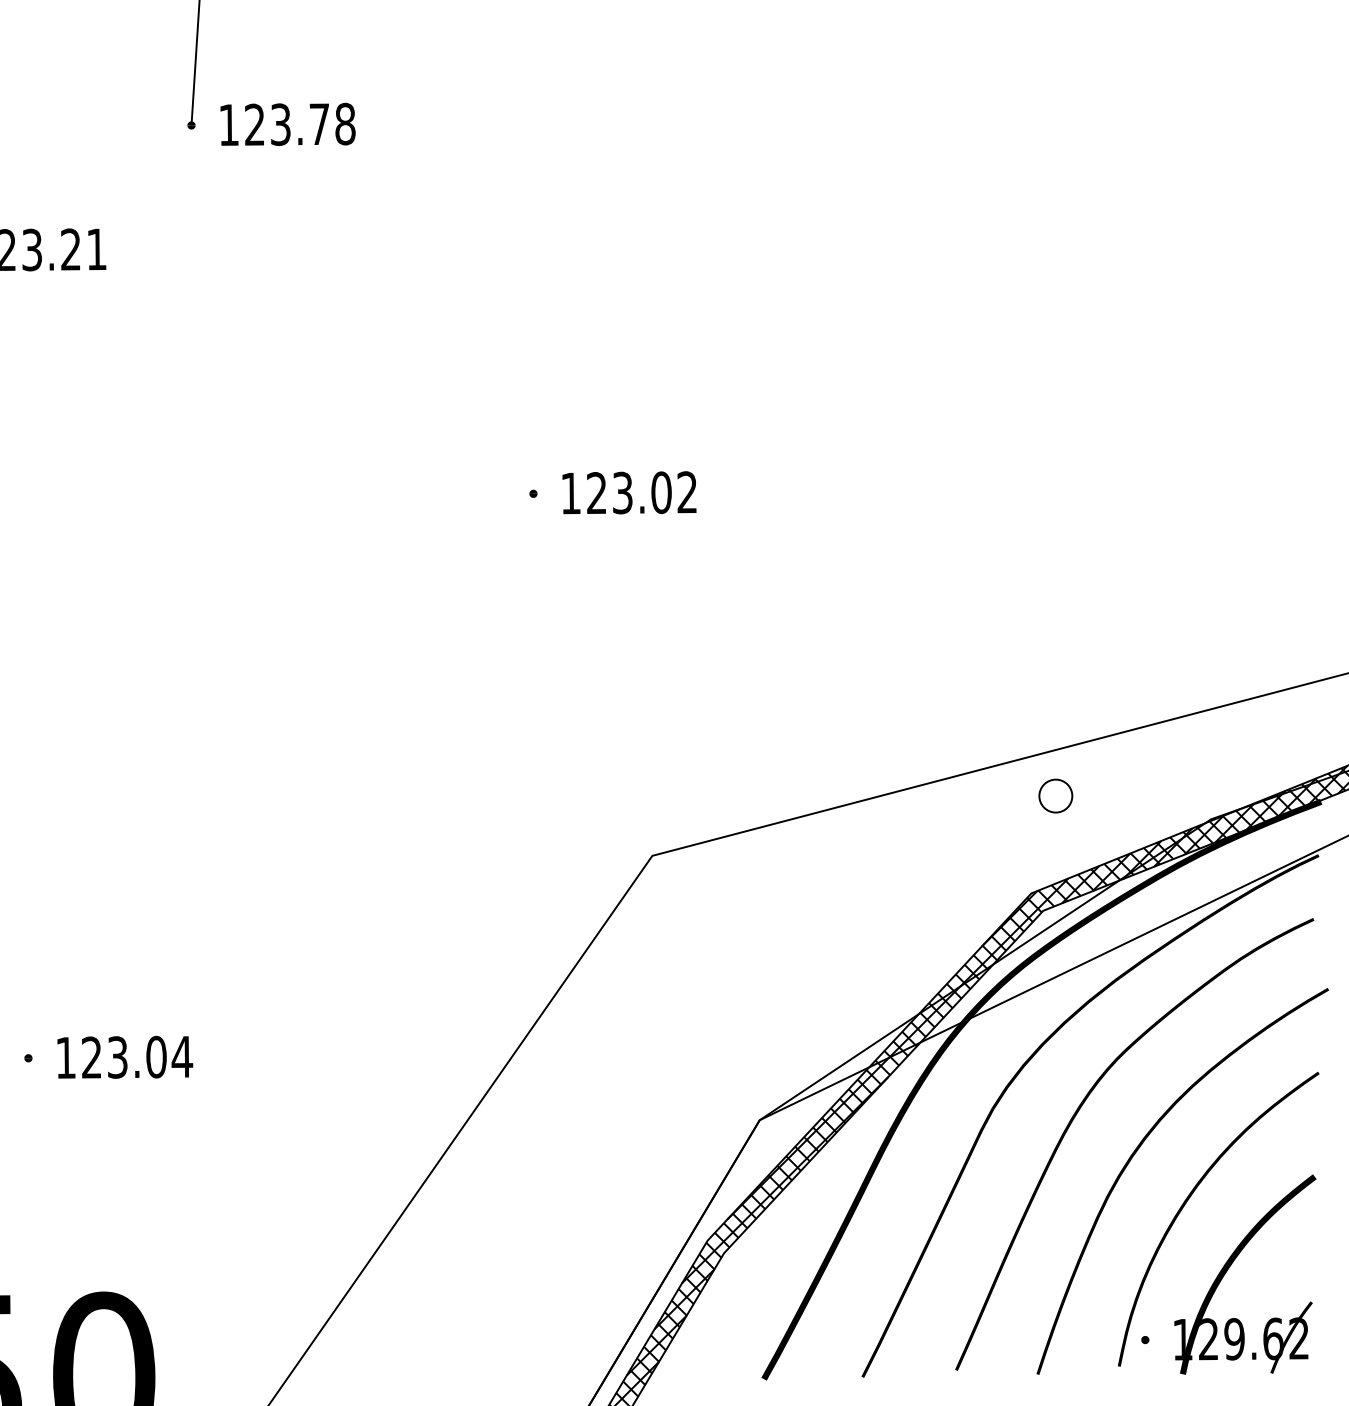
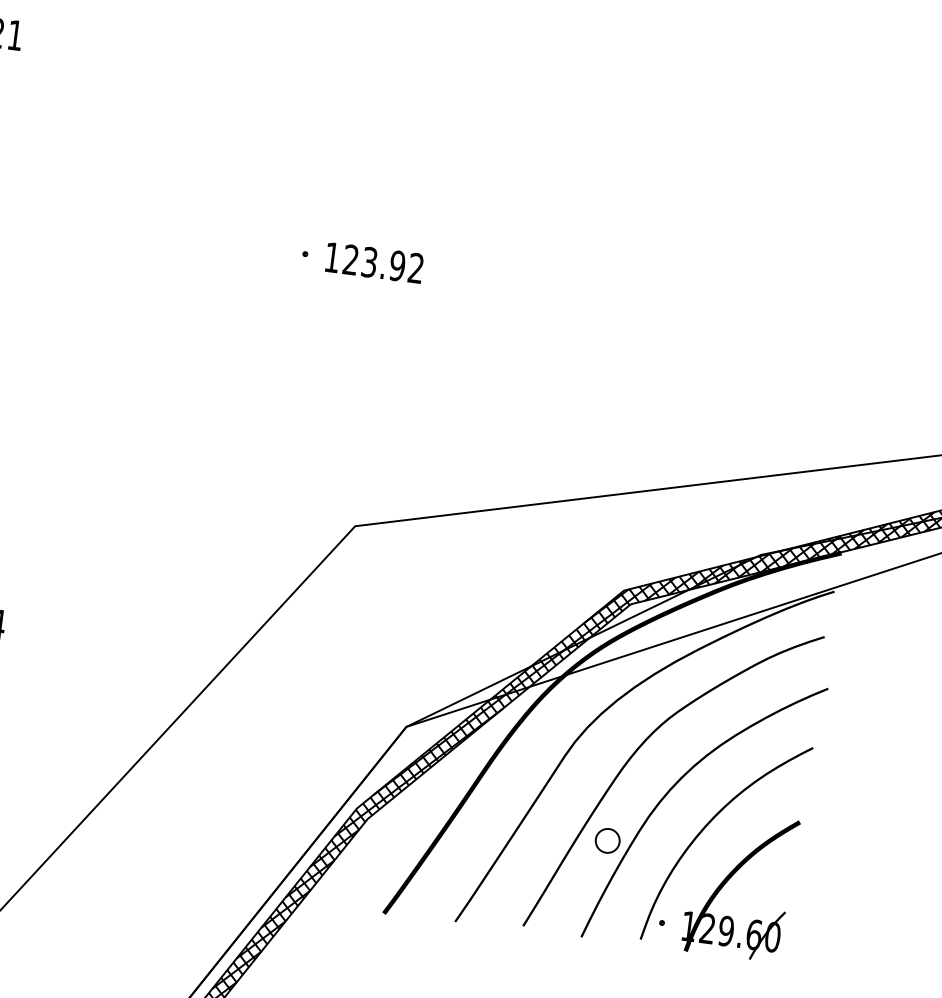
text: (661, 492) -> (397, 265), 123.02 -> 123.92
part: (1055, 795) -> (607, 840), moved
text: (1299, 1338) -> (773, 937), 129.62 -> 129.60

